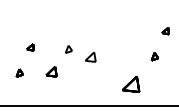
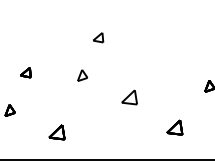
part: (79, 23) -> (98, 37), added
part: (90, 56) -> (129, 96), moved
part: (51, 71) -> (56, 131), moved
part: (131, 84) -> (175, 127), size x0.62

